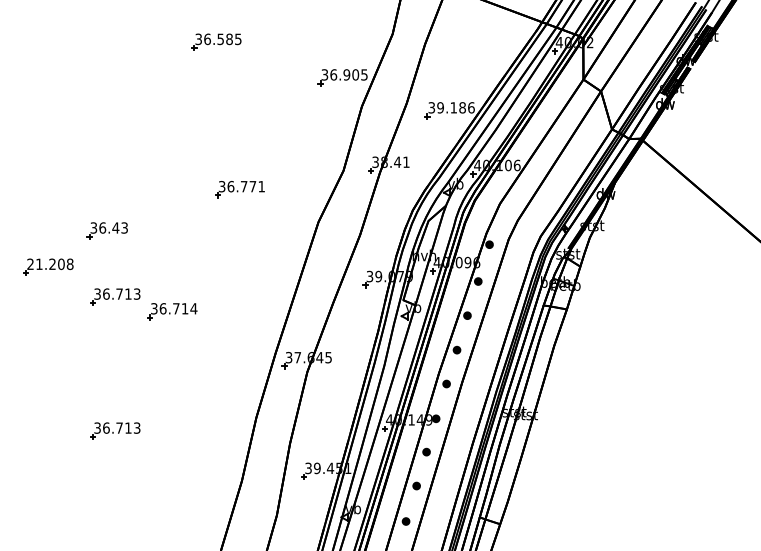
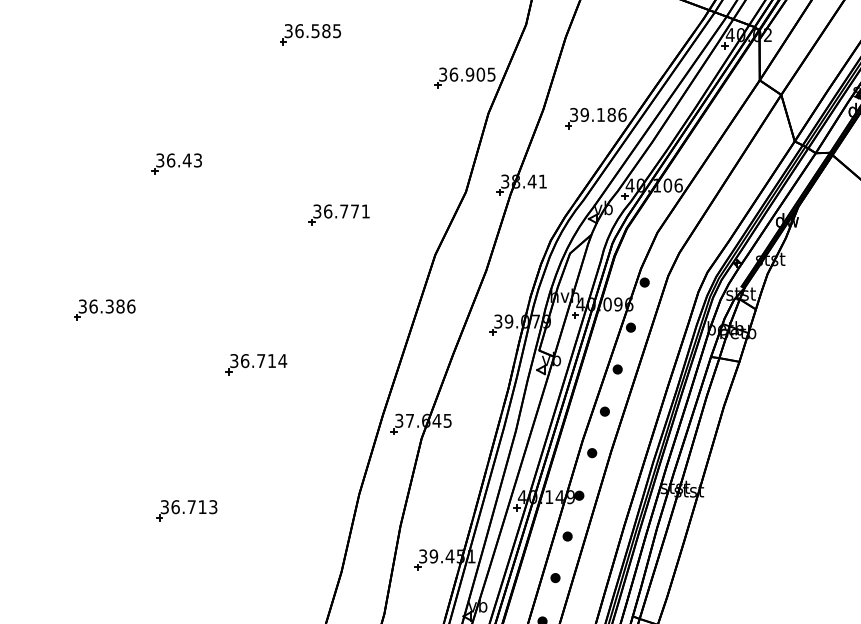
part: (106, 230) -> (175, 163), moved
text: (50, 264) -> (107, 306), 21.208 -> 36.386
part: (115, 296) -> (186, 345), removed

